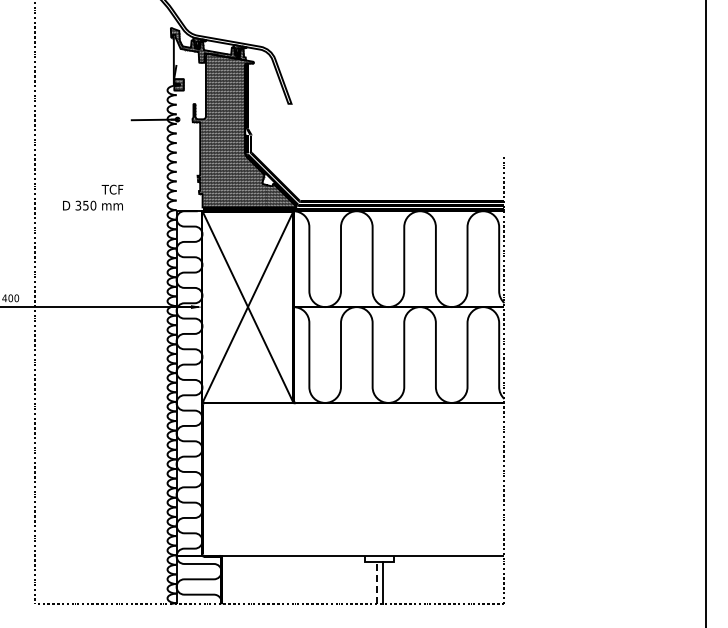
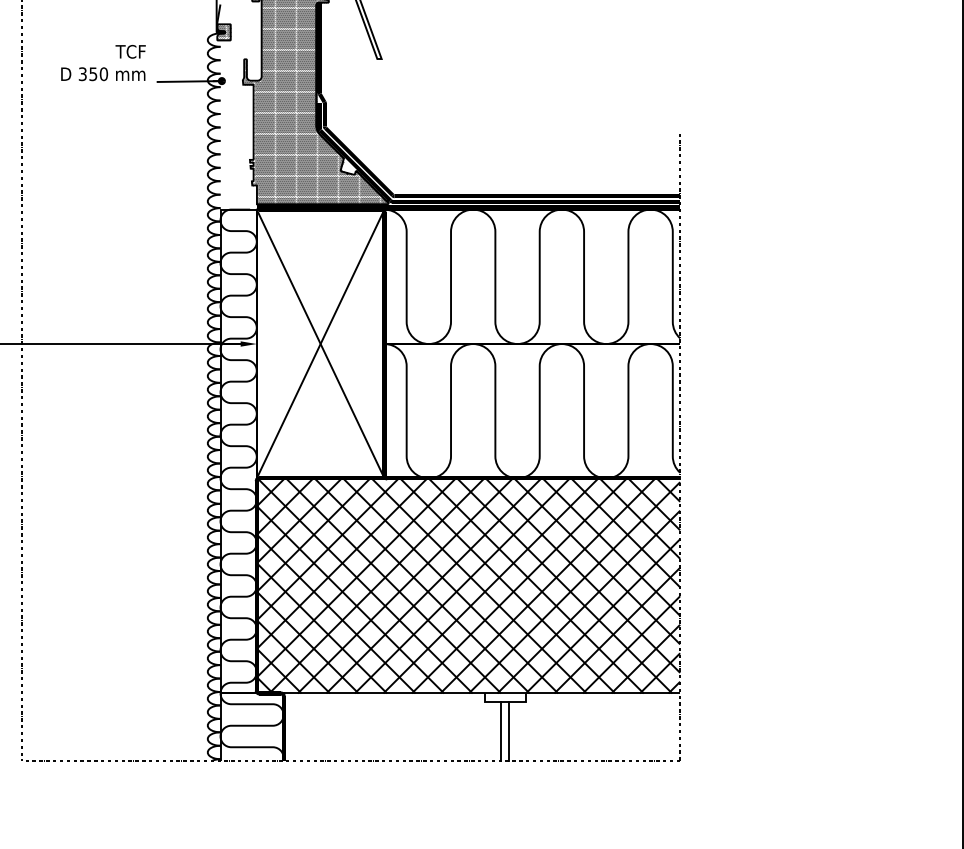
text: (93, 197) -> (103, 62), moved
hatch: (353, 479) -> (468, 585), added
line: (376, 582) -> (500, 730), dashed -> solid

